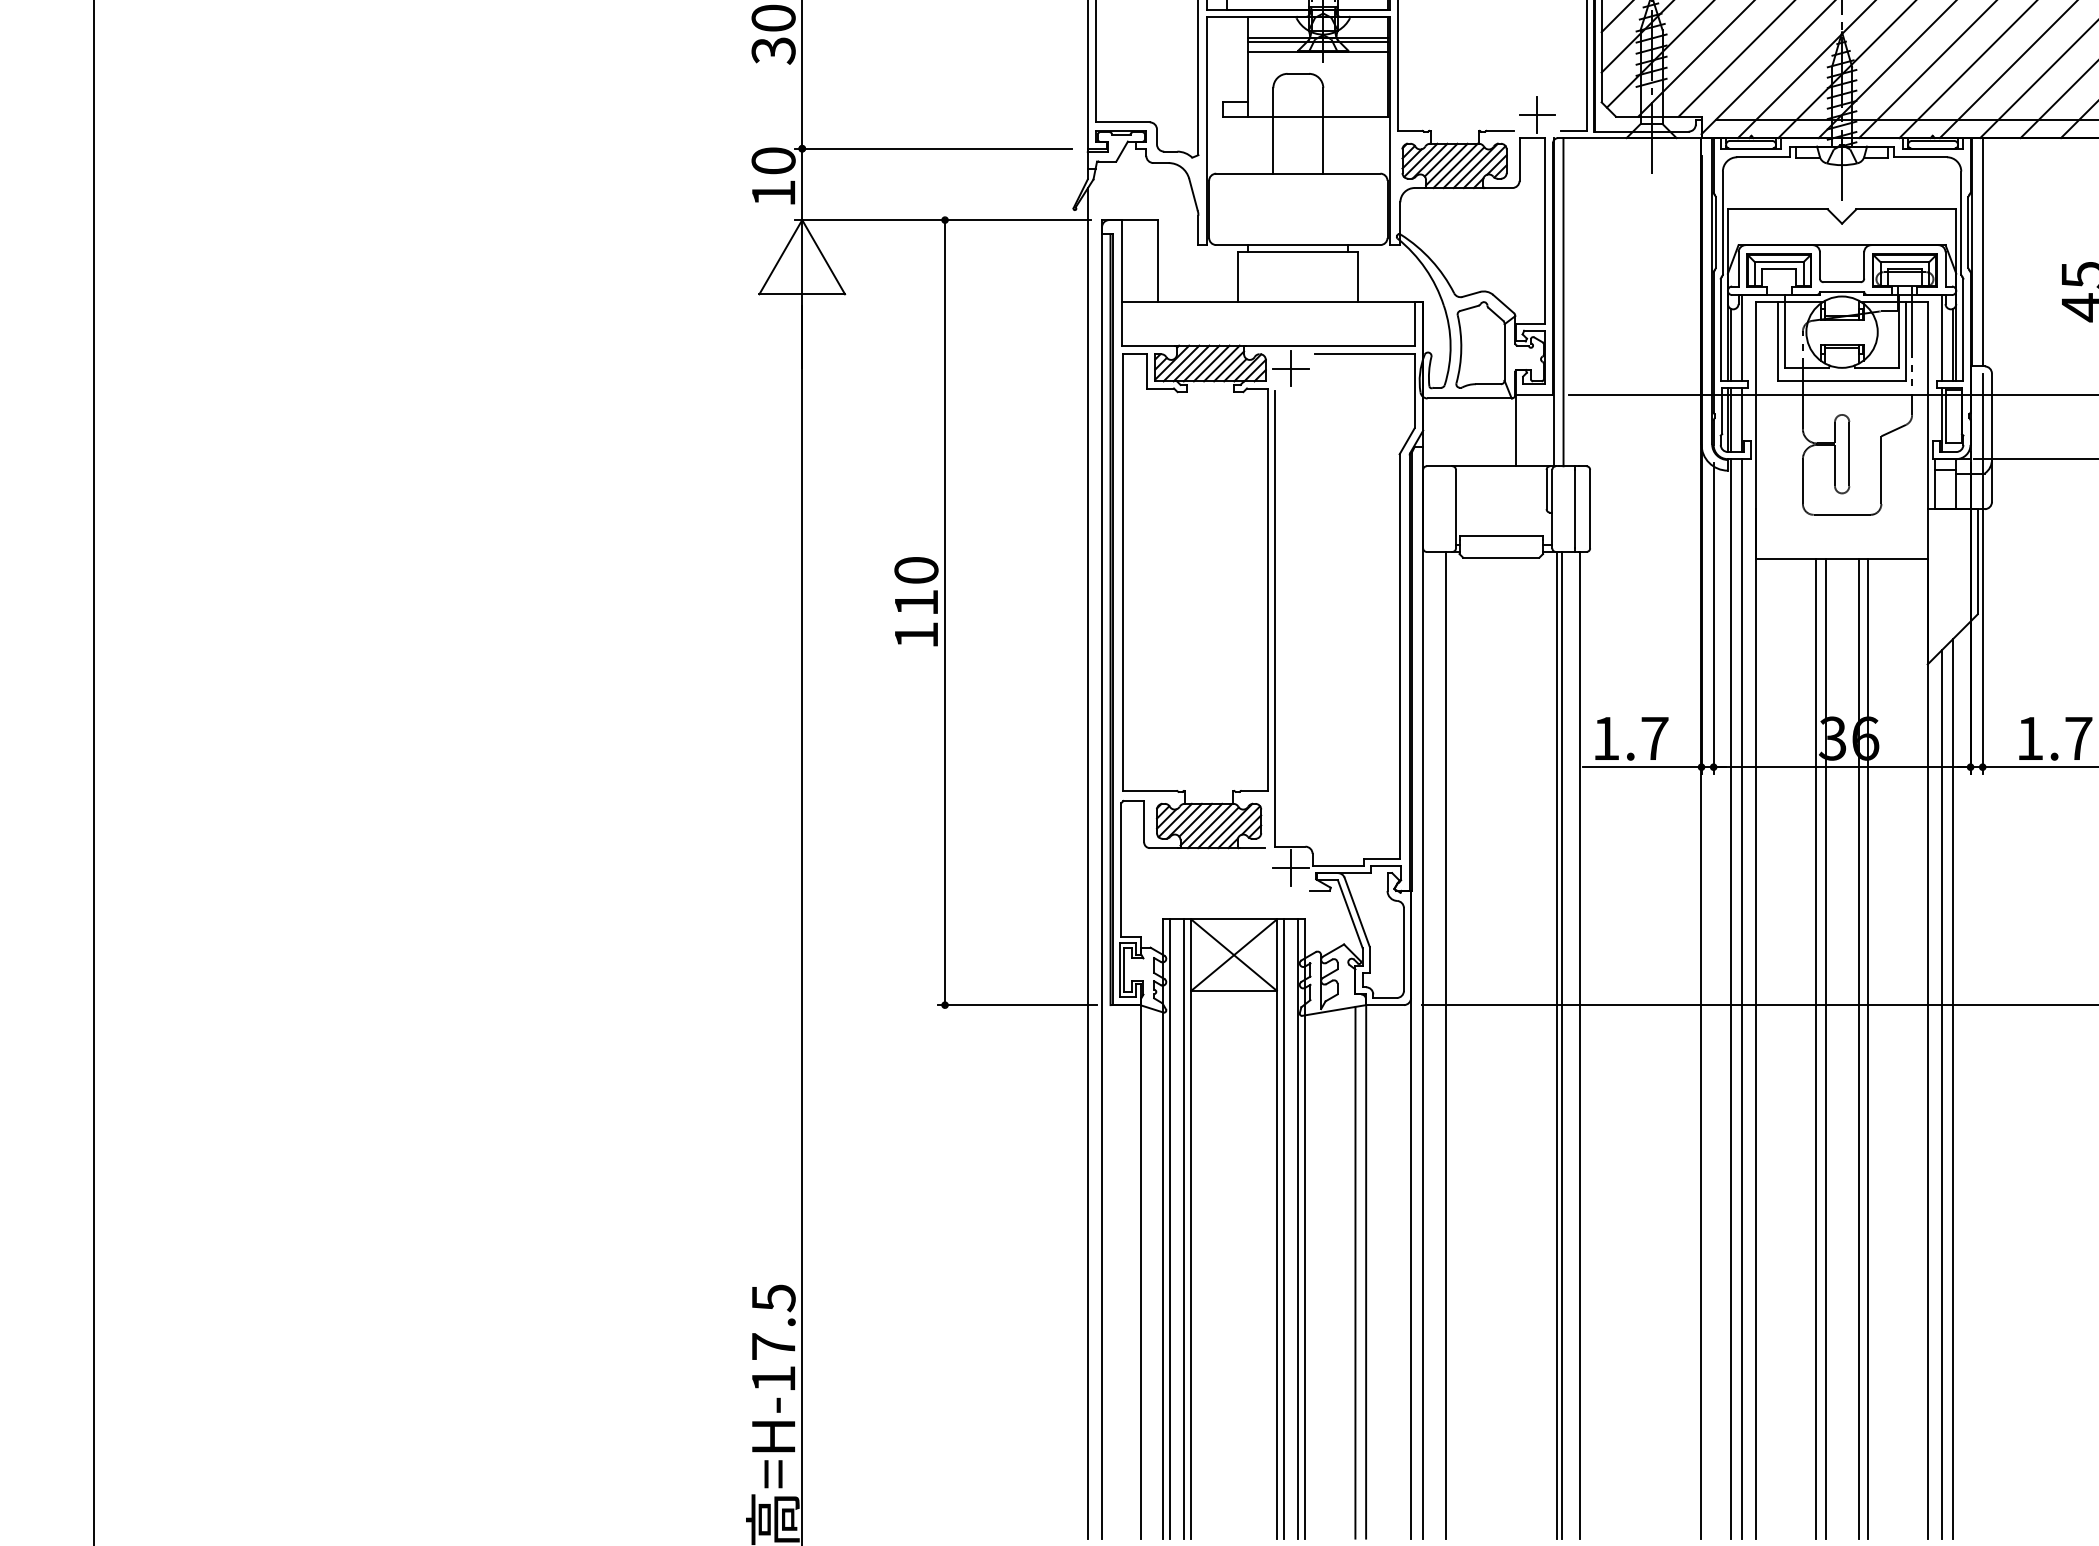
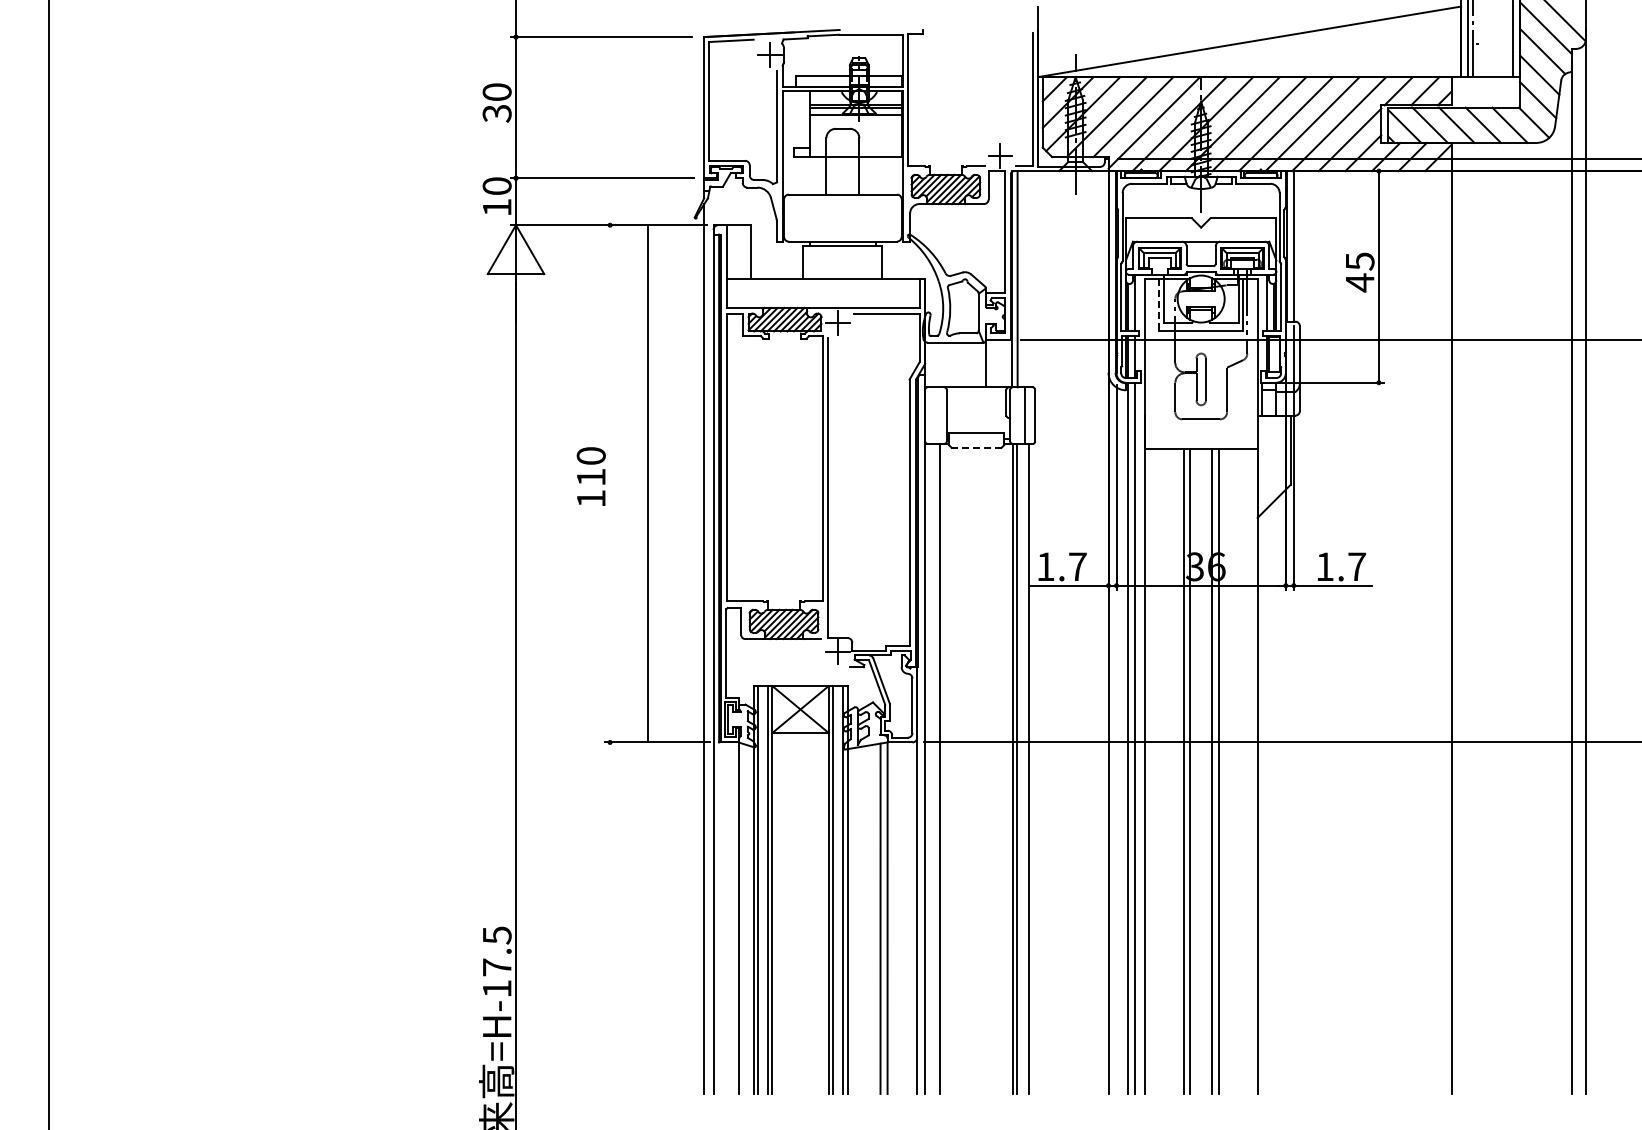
line: (1777, 341) -> (1158, 305), solid -> dashed
line: (1502, 557) -> (977, 447), solid -> dashed
line: (945, 612) -> (648, 483), moved
line: (1953, 1088) -> (1274, 797), removed
line: (1942, 1093) -> (1267, 800), removed

